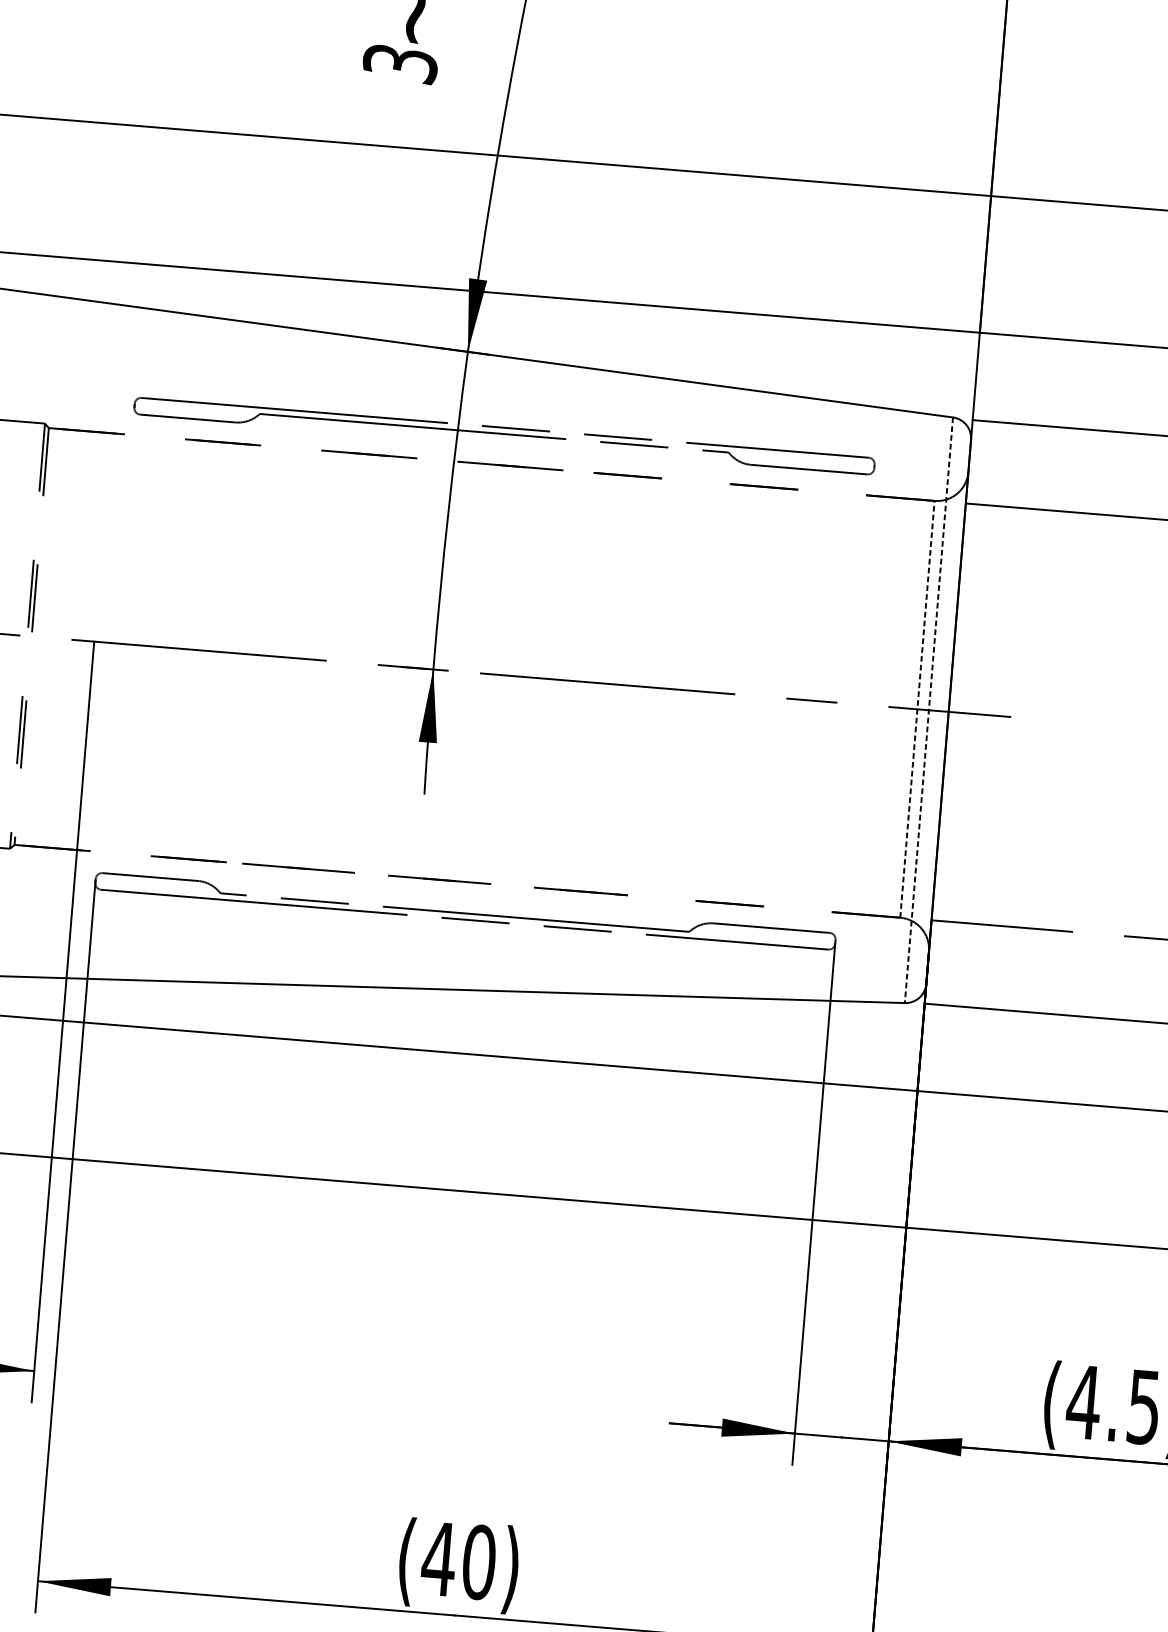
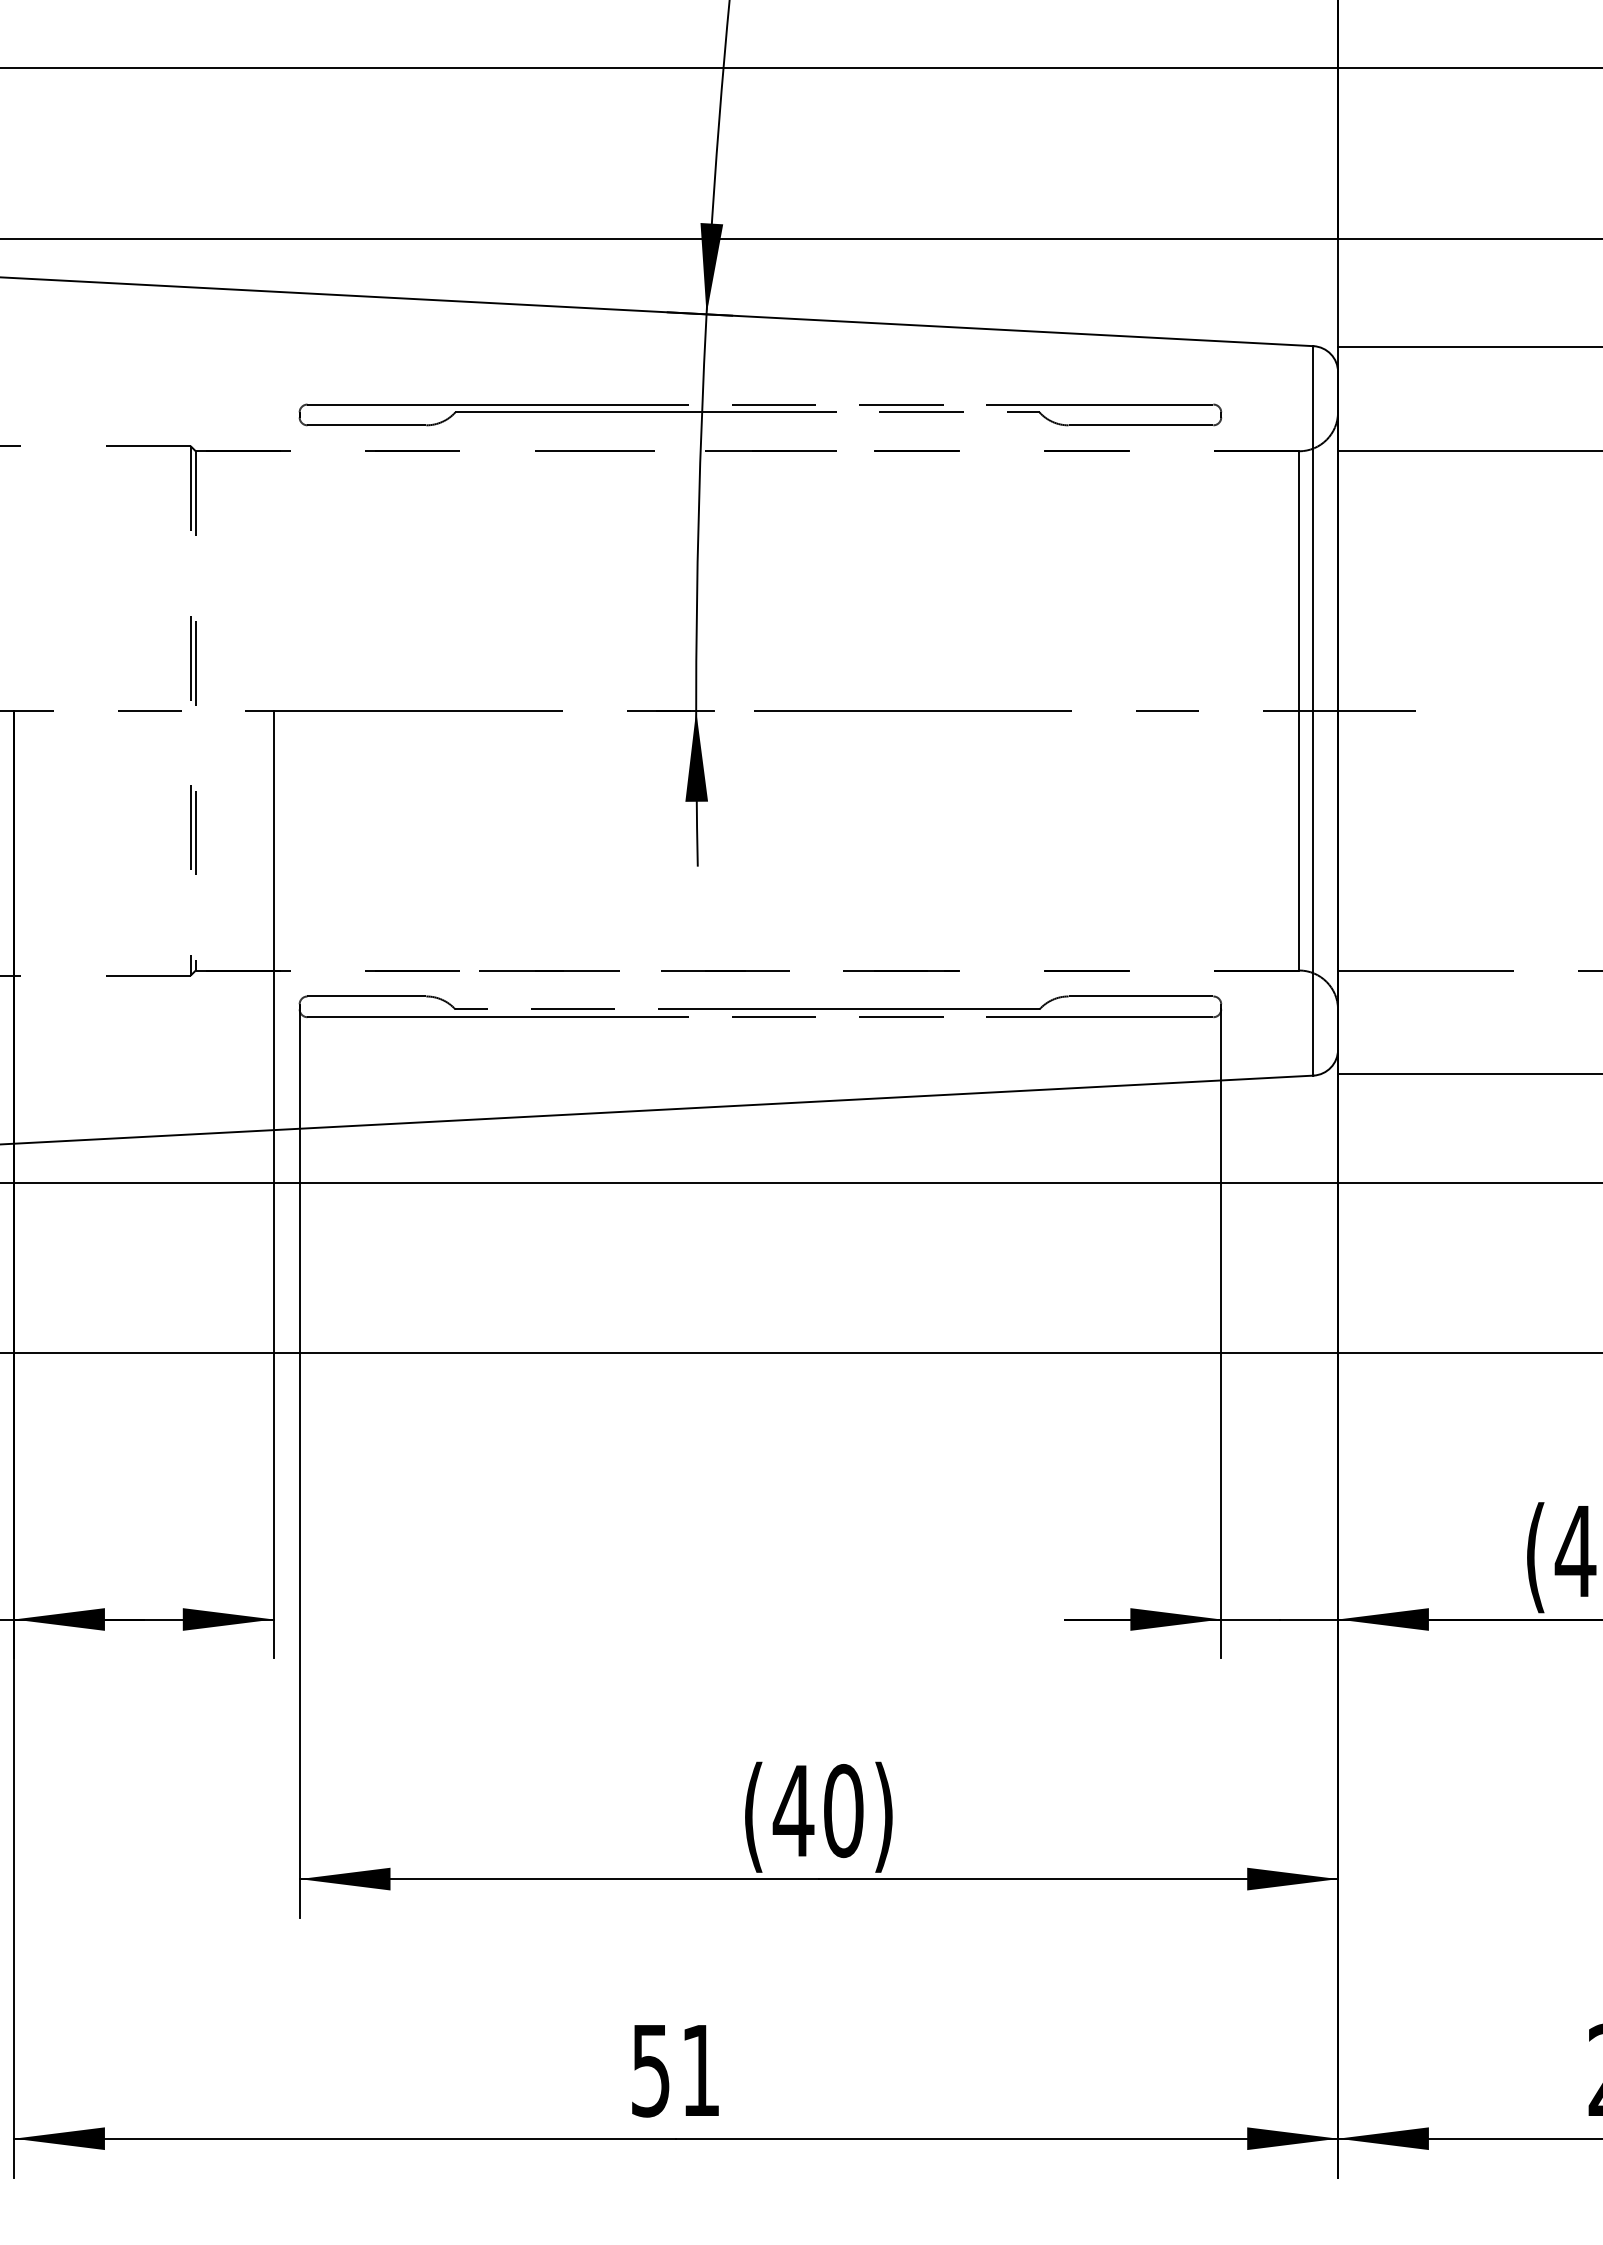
line: (917, 709) -> (1299, 710), dashed -> solid
line: (929, 709) -> (1313, 710), dashed -> solid

